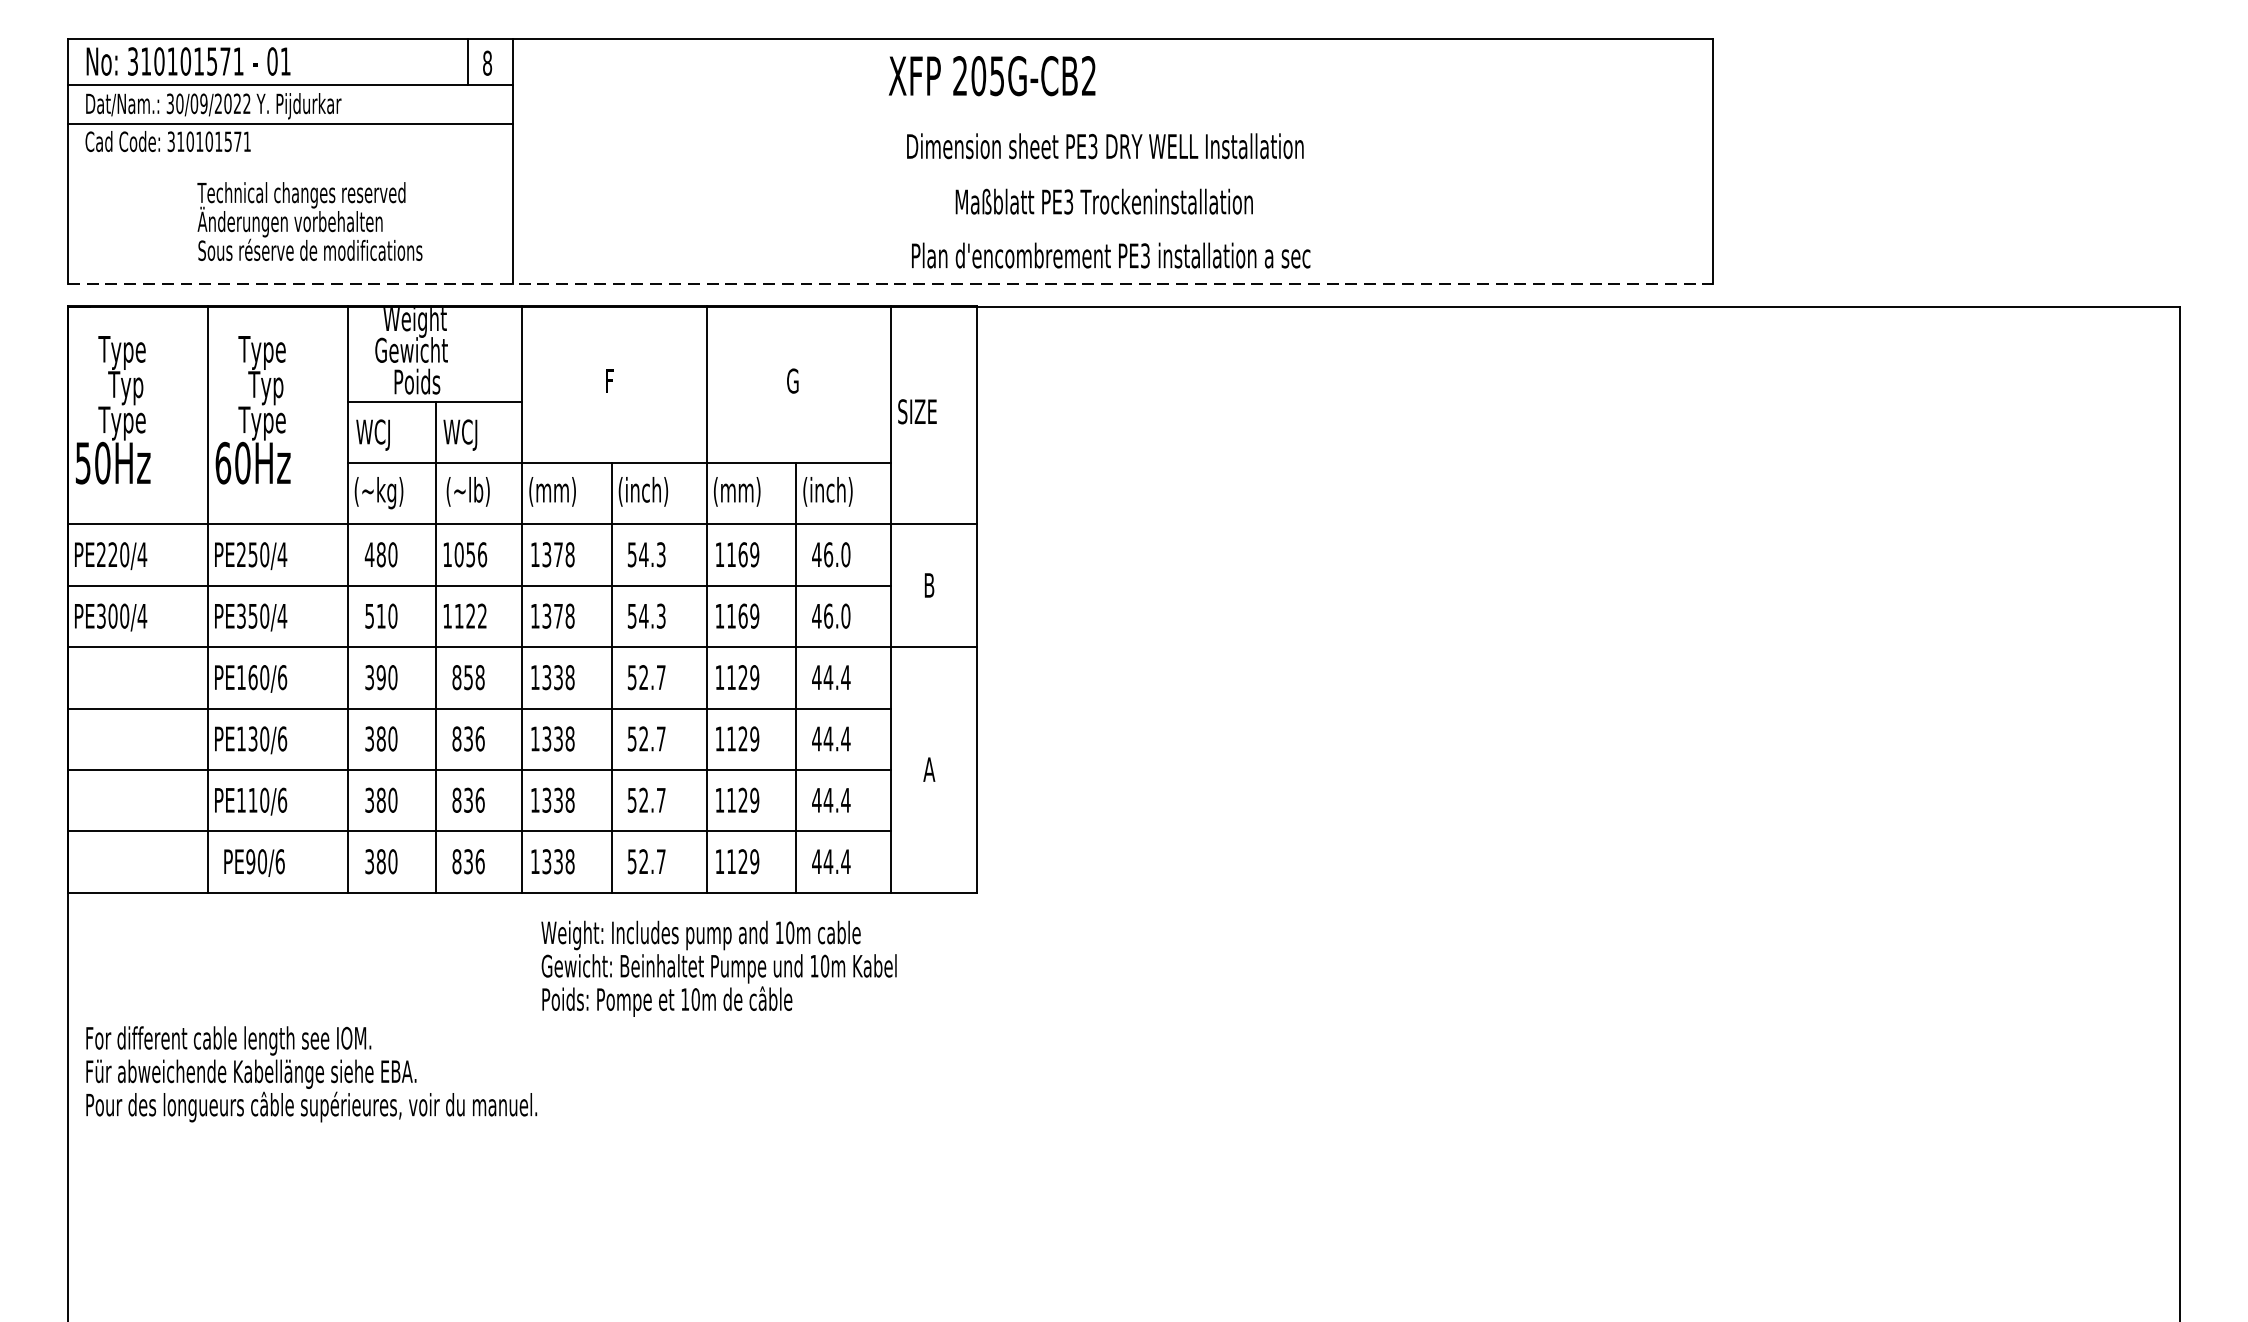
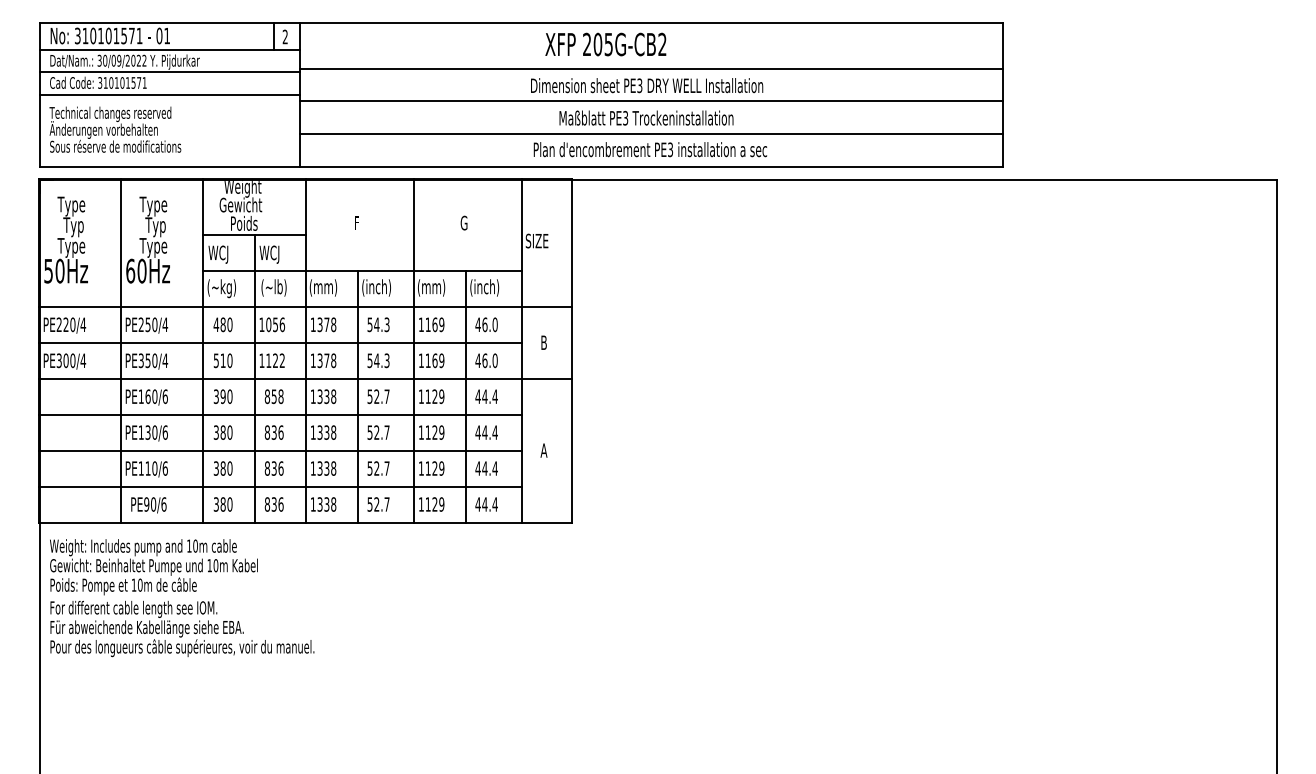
text: (486, 62) -> (284, 36), 8 -> 2
text: (991, 76) -> (605, 44), moved
line: (1112, 117) -> (651, 68), added
line: (289, 163) -> (169, 95), added
line: (1112, 173) -> (651, 101), added
text: (310, 221) -> (115, 129), moved
line: (1112, 228) -> (651, 133), added
line: (890, 284) -> (521, 166), dashed -> solid
text: (718, 969) -> (153, 567), moved

